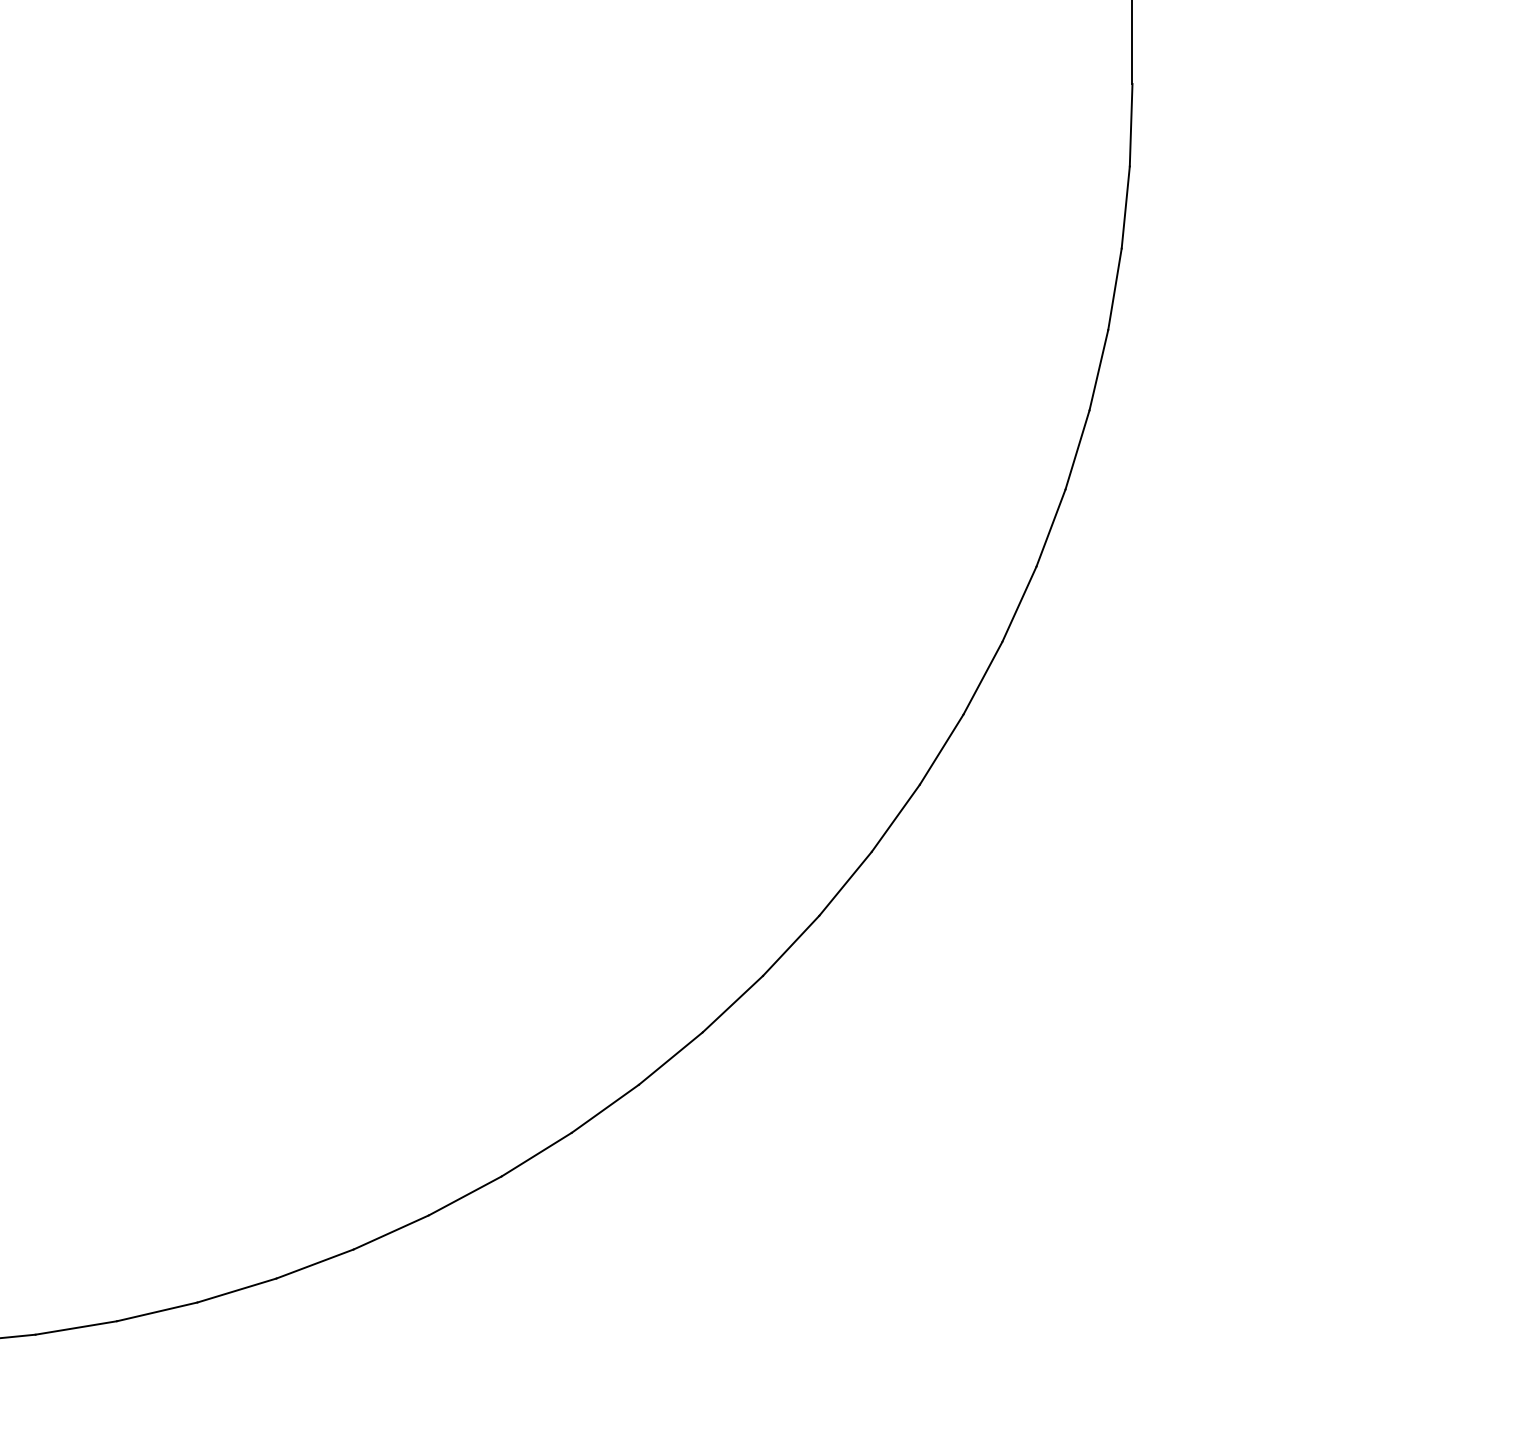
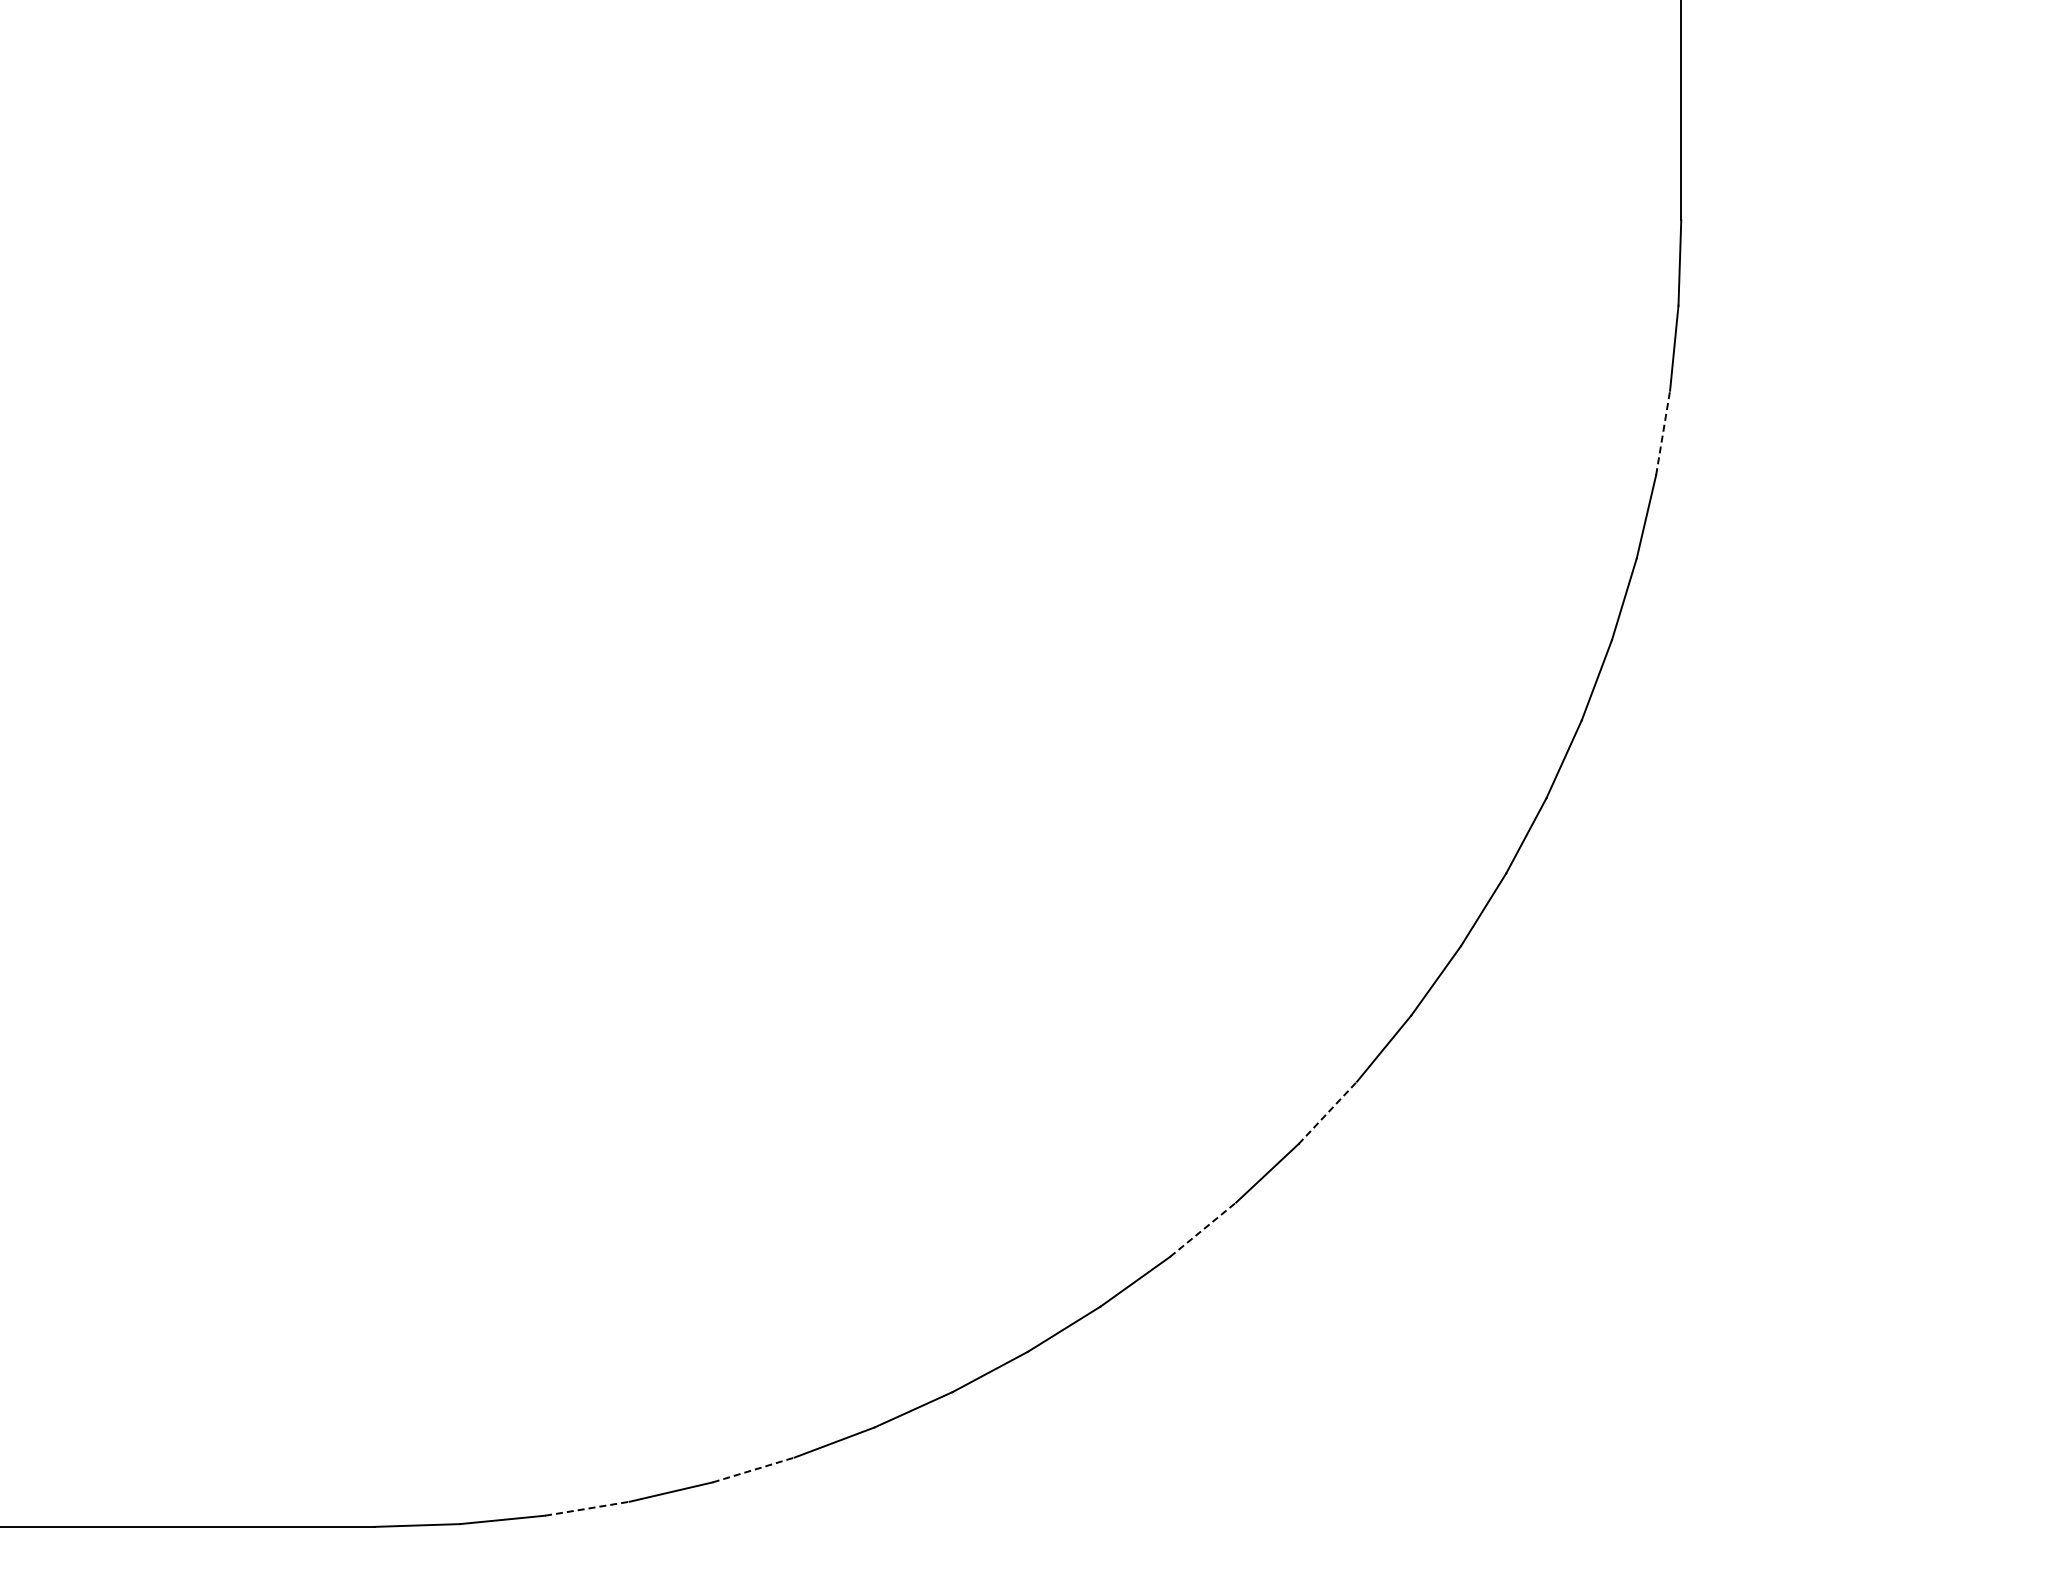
line: (1115, 288) -> (1663, 432), solid -> dashed
line: (790, 945) -> (1327, 1112), solid -> dashed
line: (671, 1058) -> (1203, 1229), solid -> dashed
line: (236, 1290) -> (753, 1469), solid -> dashed
line: (76, 1327) -> (587, 1508), solid -> dashed

